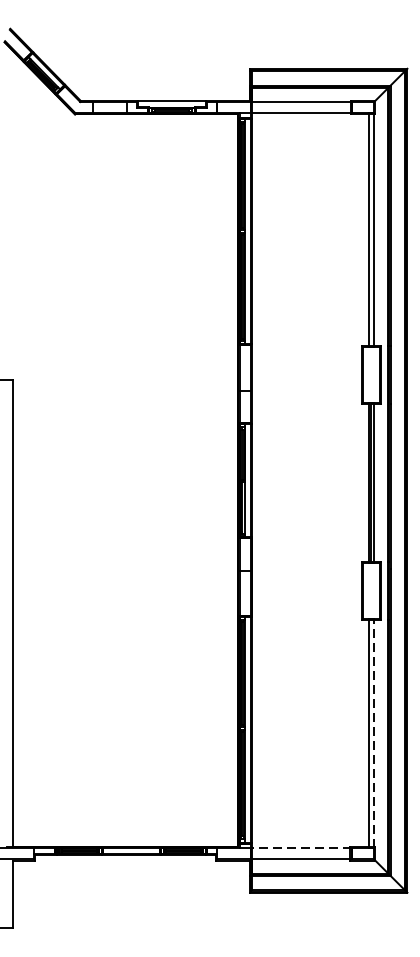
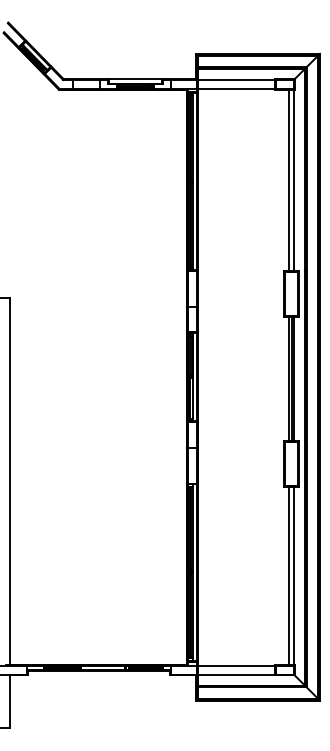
line: (373, 733) -> (293, 575), dashed -> solid
line: (301, 847) -> (236, 665), dashed -> solid

